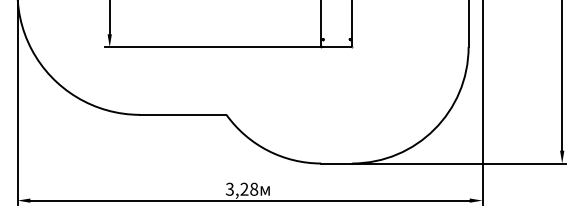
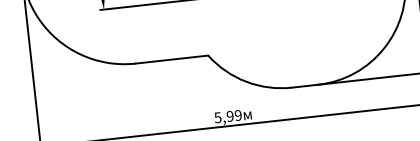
text: (242, 188) -> (228, 115), 3,28 -> 5,99

